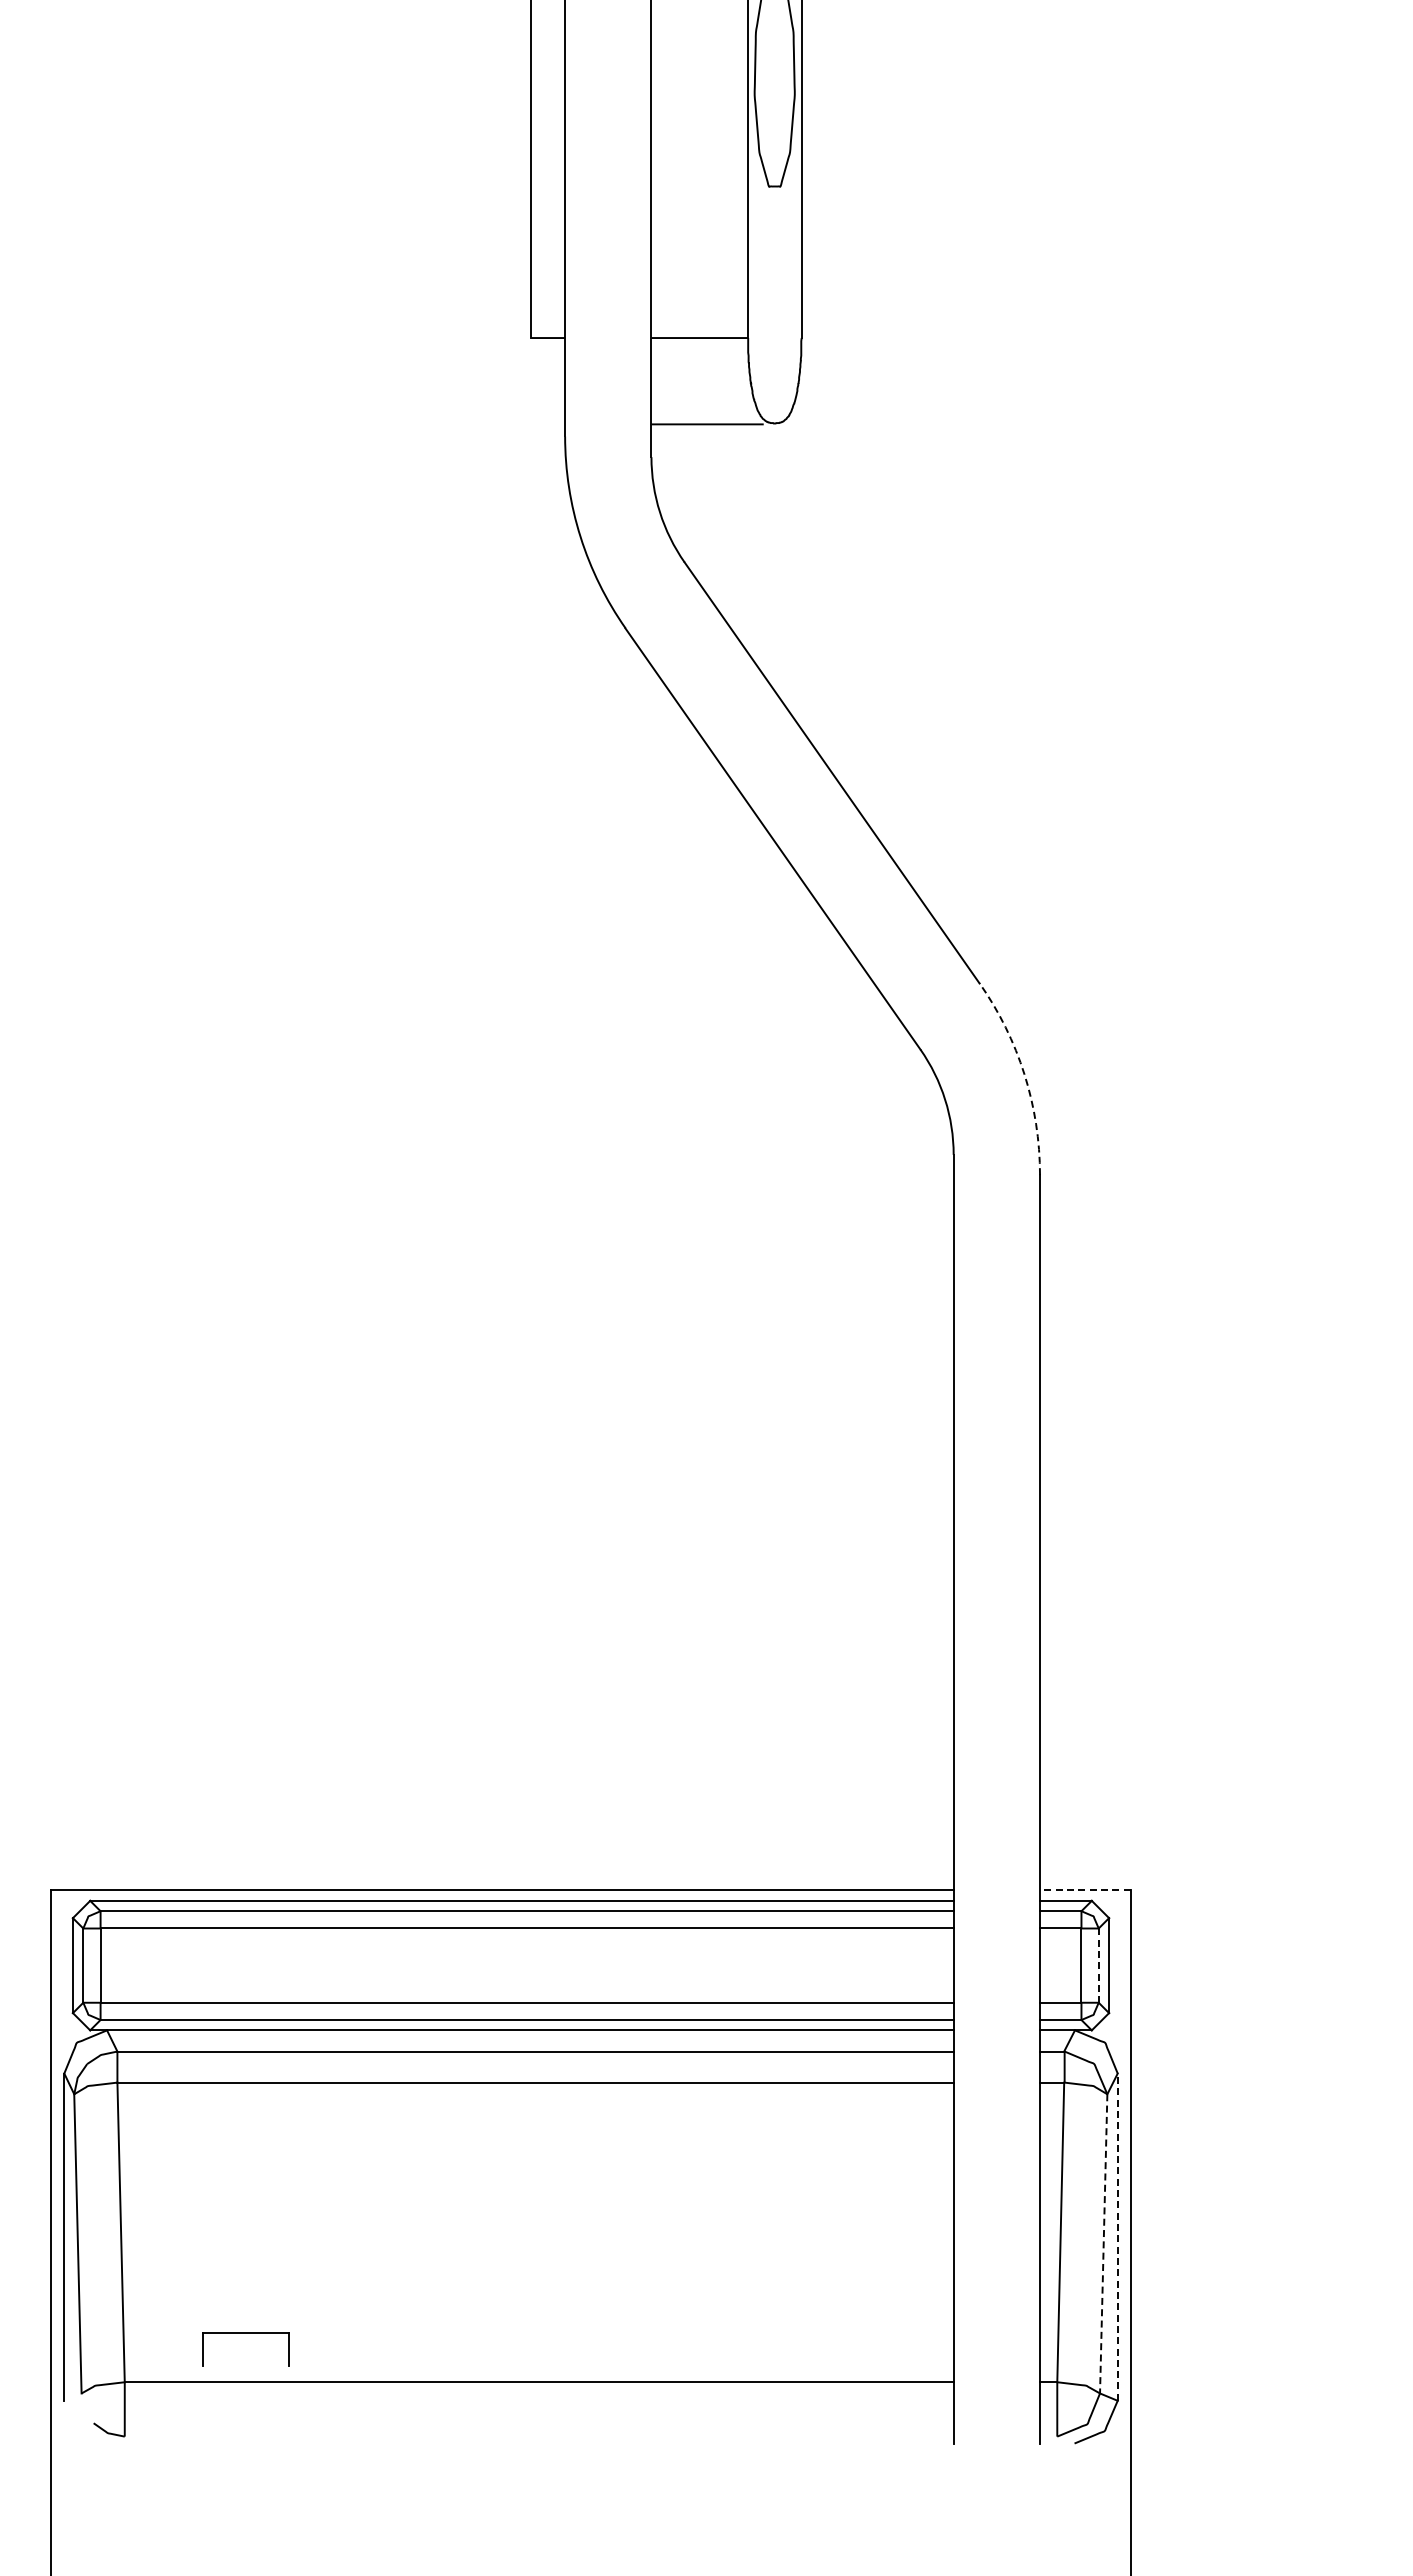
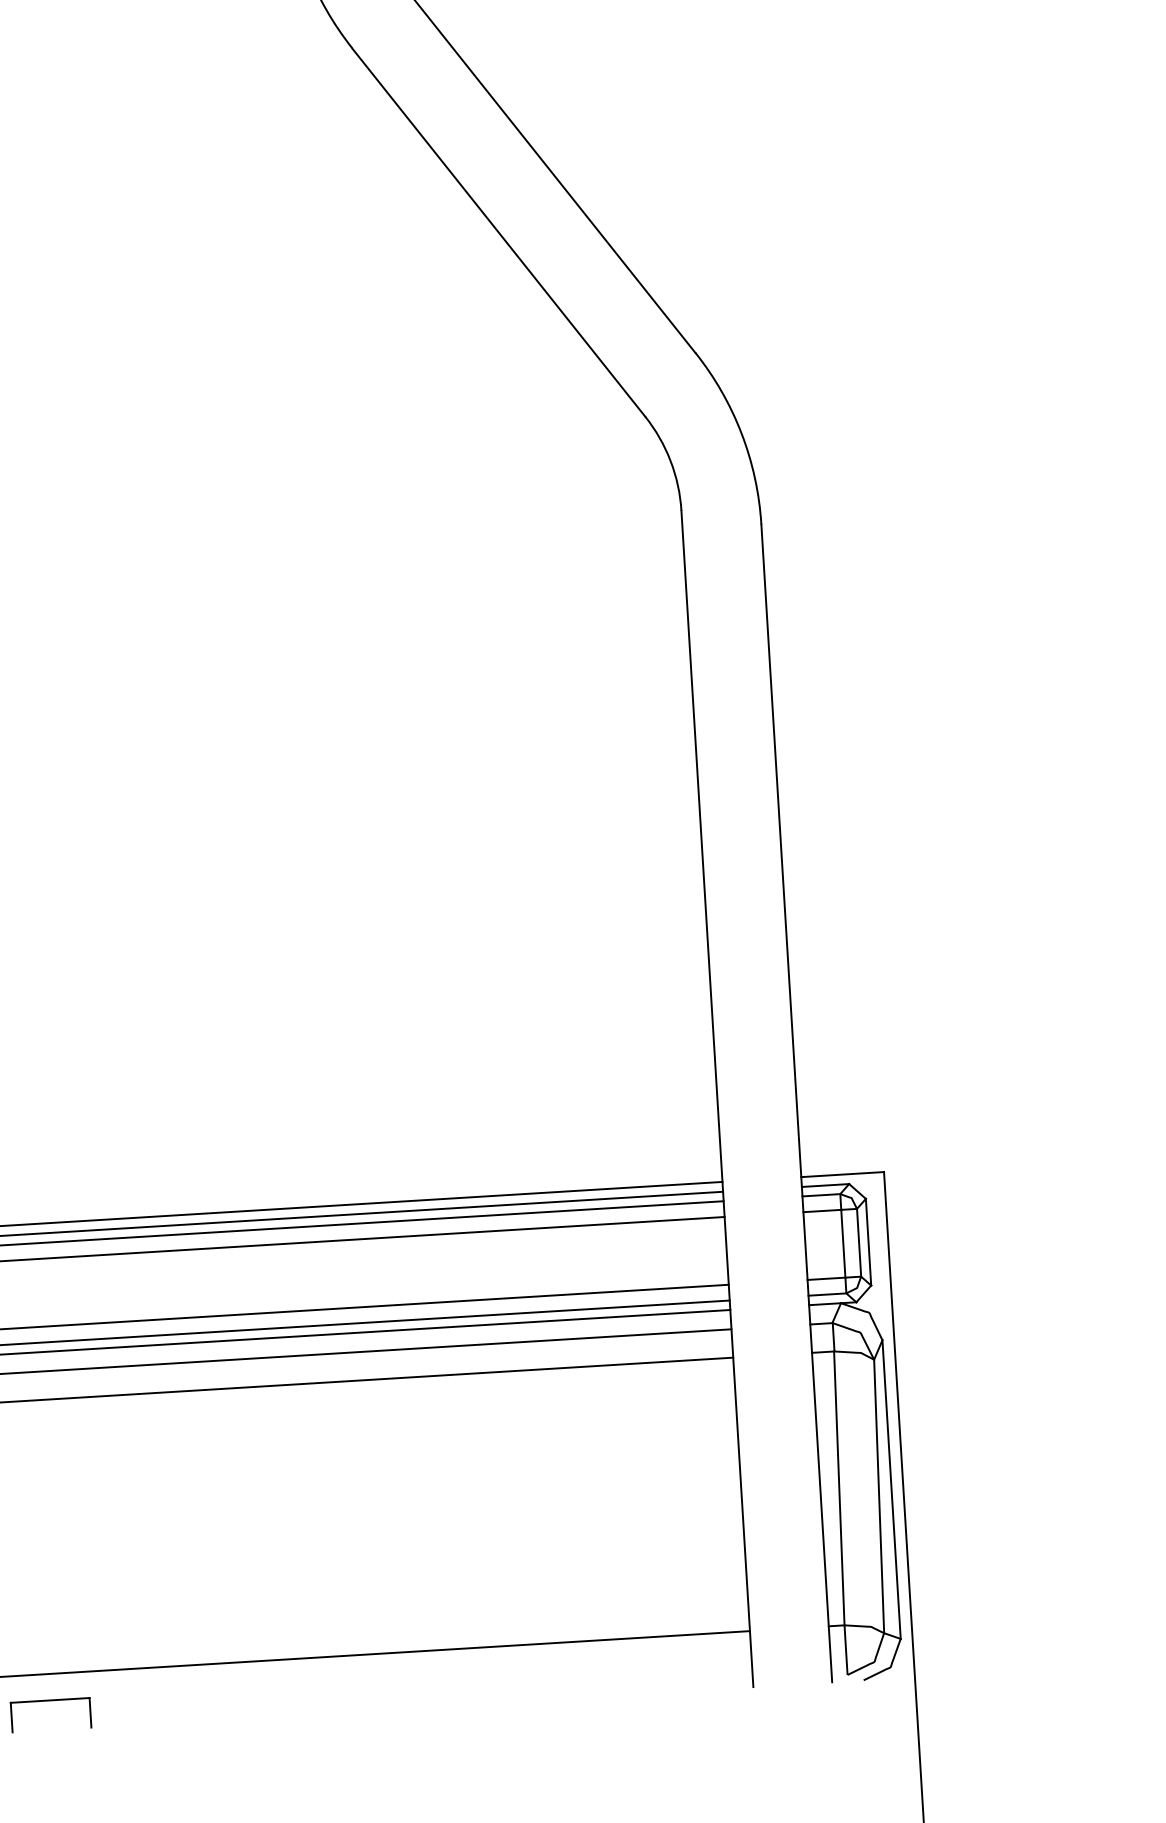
arc: (1024, 1074) -> (741, 433), dashed -> solid
line: (1084, 1890) -> (841, 1175), dashed -> solid
line: (1098, 1966) -> (858, 1243), dashed -> solid
line: (1117, 2237) -> (891, 1489), dashed -> solid
line: (1103, 2243) -> (878, 1496), dashed -> solid
part: (245, 2333) -> (49, 1700), moved

